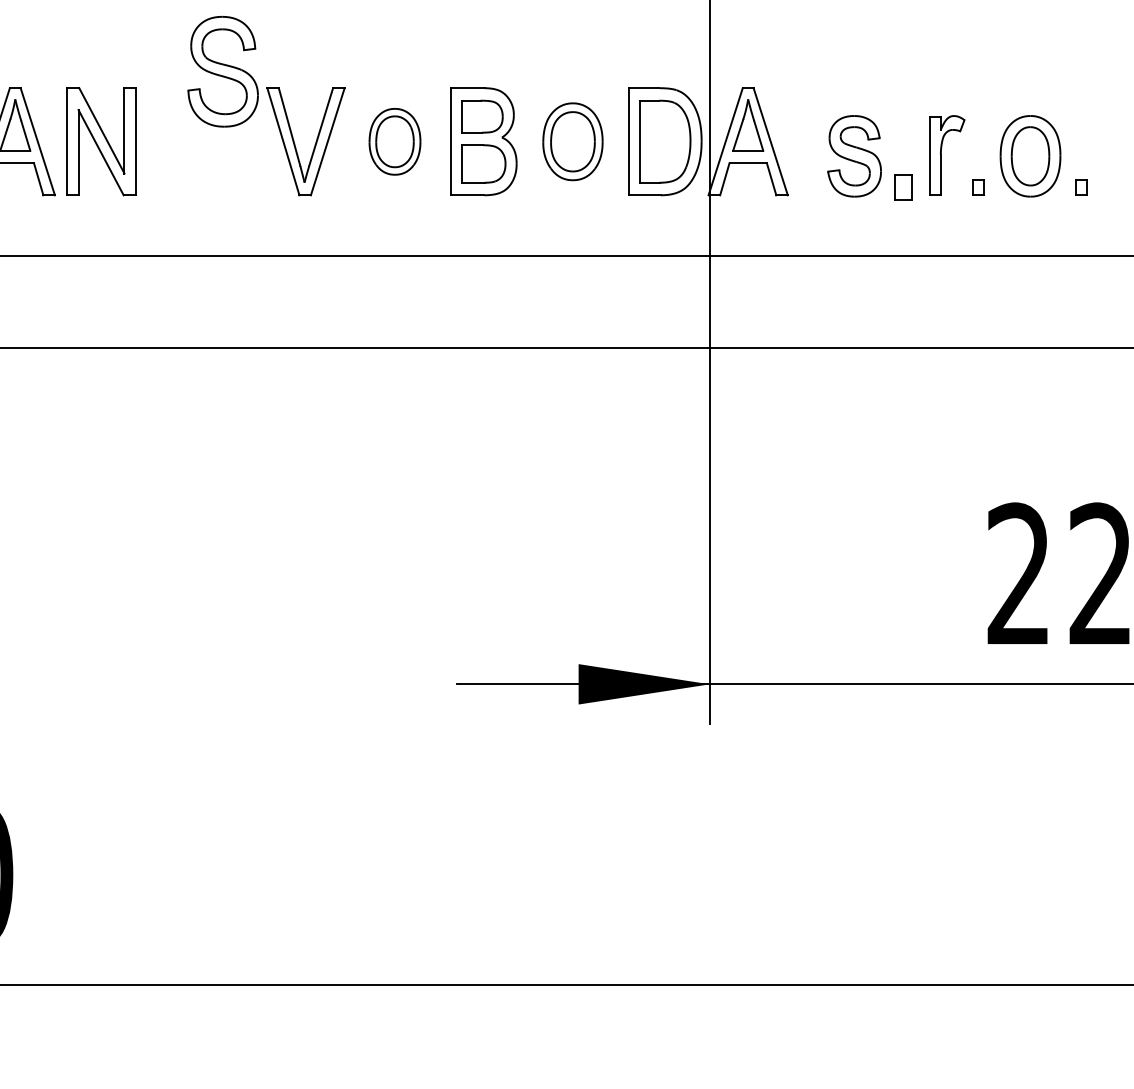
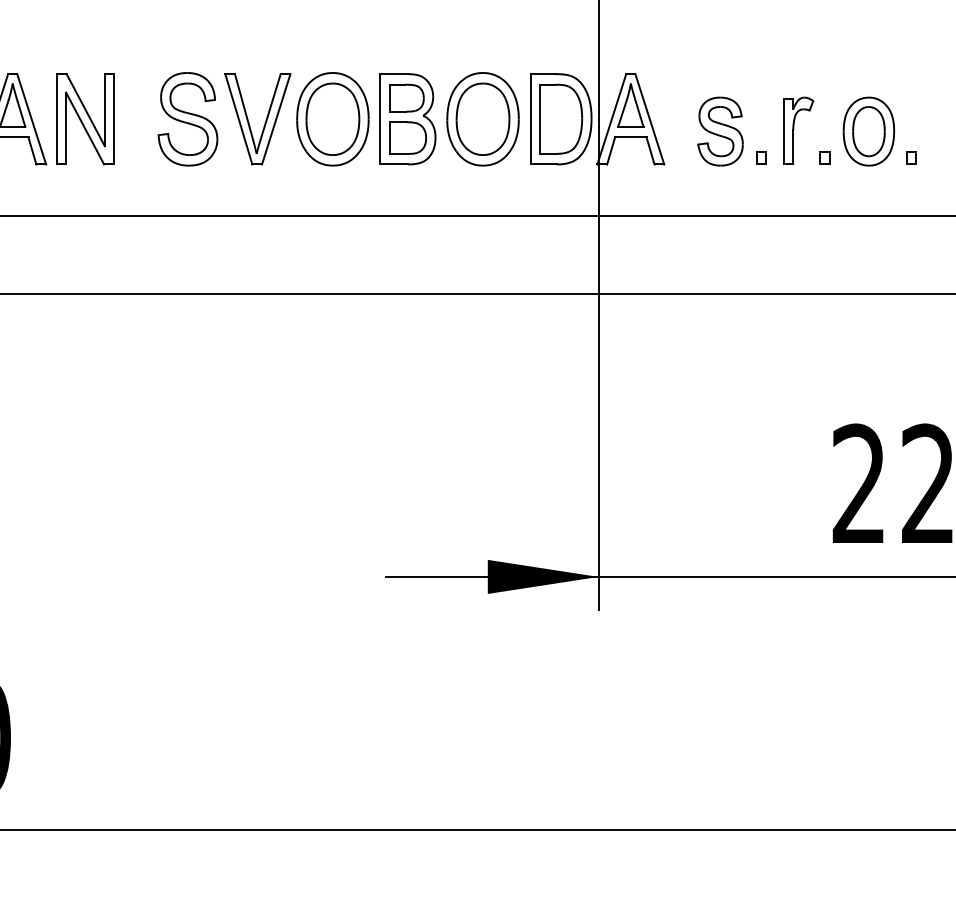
part: (222, 71) -> (187, 119), moved
part: (394, 141) -> (332, 119), size x1.67
part: (572, 141) -> (482, 119), size x1.43
part: (903, 187) -> (761, 157), size x0.62

